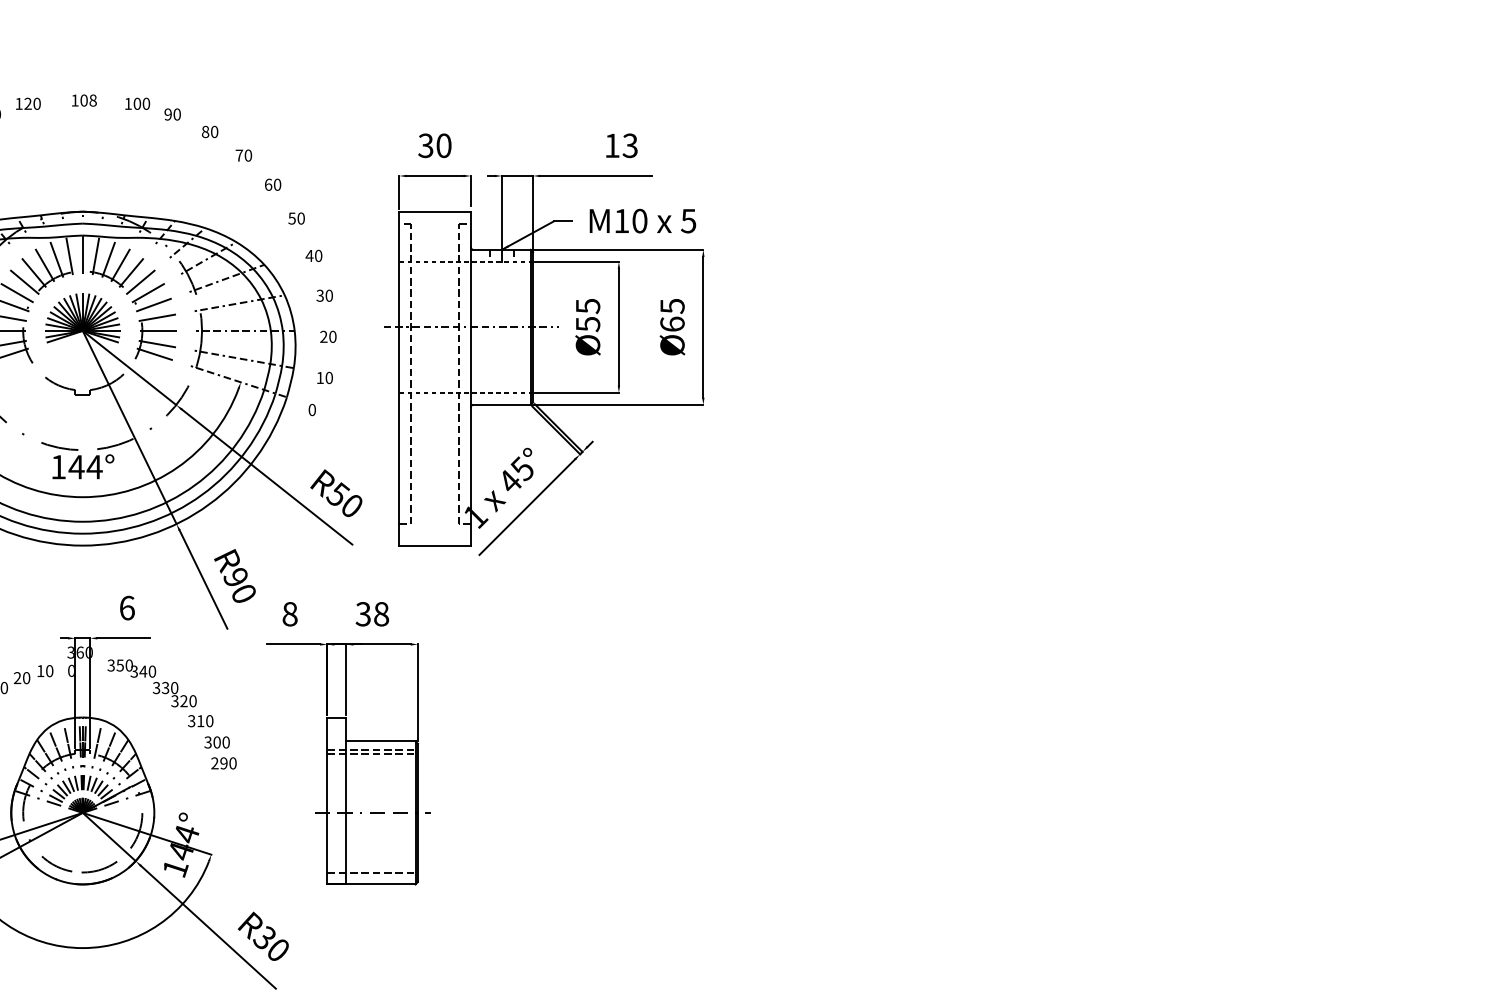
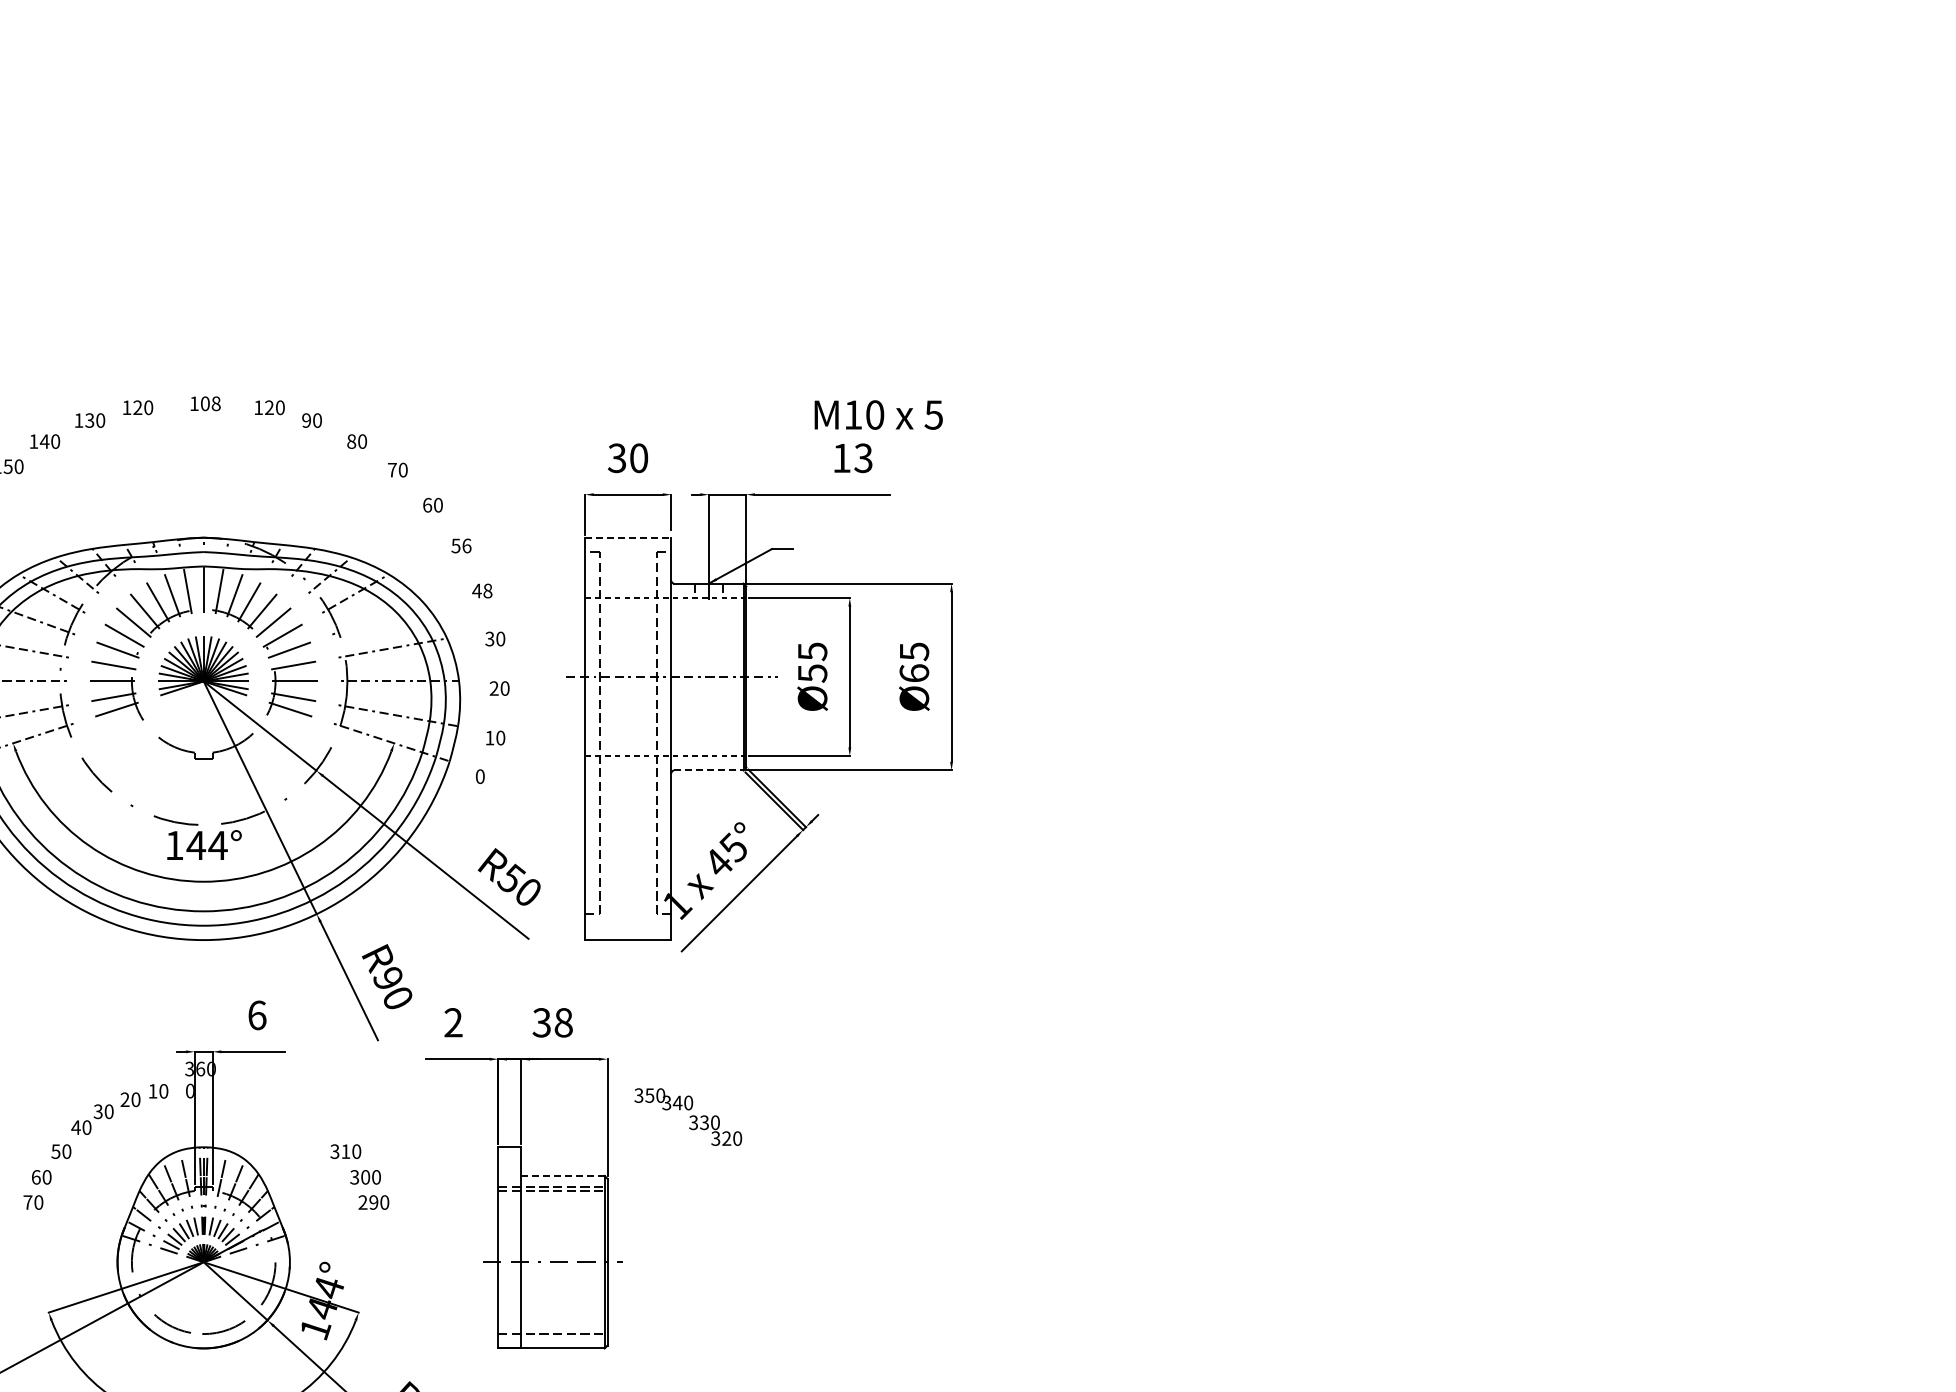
text: (137, 103) -> (269, 407), 100 -> 120
line: (435, 211) -> (628, 537), solid -> dashed
text: (300, 218) -> (466, 545), 50 -> 56
text: (642, 220) -> (878, 414), moved
text: (318, 256) -> (487, 591), 40 -> 48
line: (229, 277) -> (380, 616), removed
line: (501, 404) -> (708, 770), solid -> dashed
text: (290, 613) -> (453, 1022), 8 -> 2
text: (152, 682) -> (688, 1116), moved
line: (381, 740) -> (563, 1175), solid -> dashed

